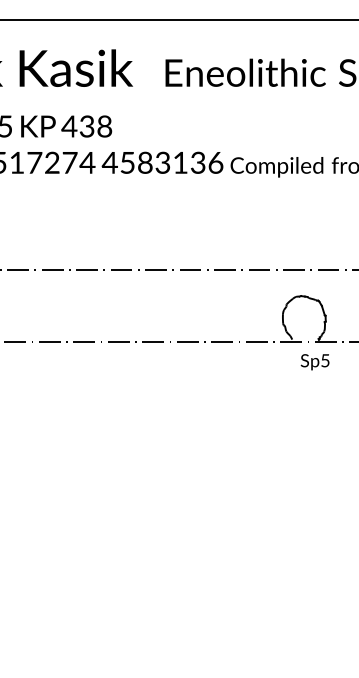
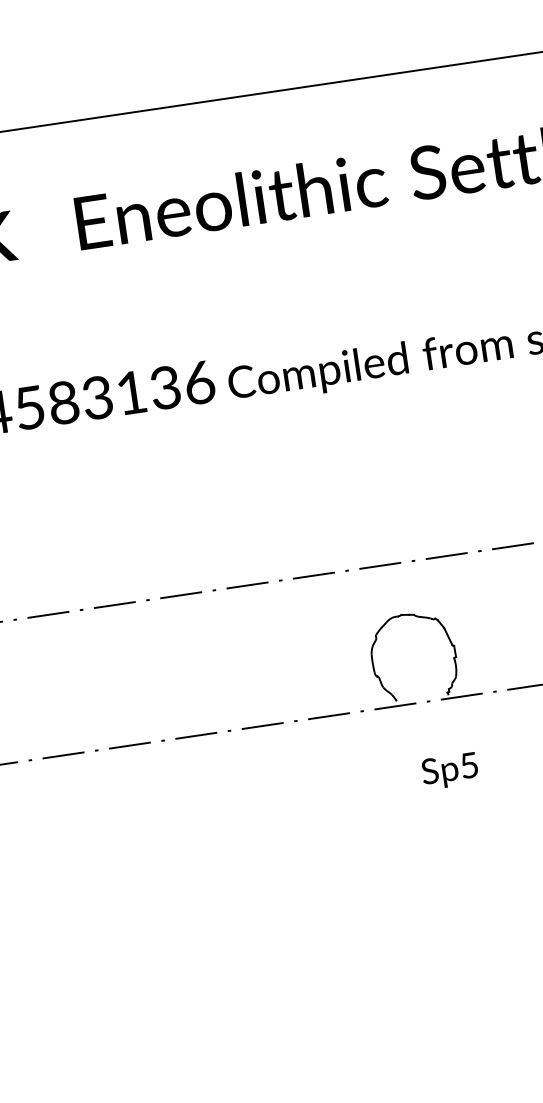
text: (314, 362) -> (448, 771), moved

